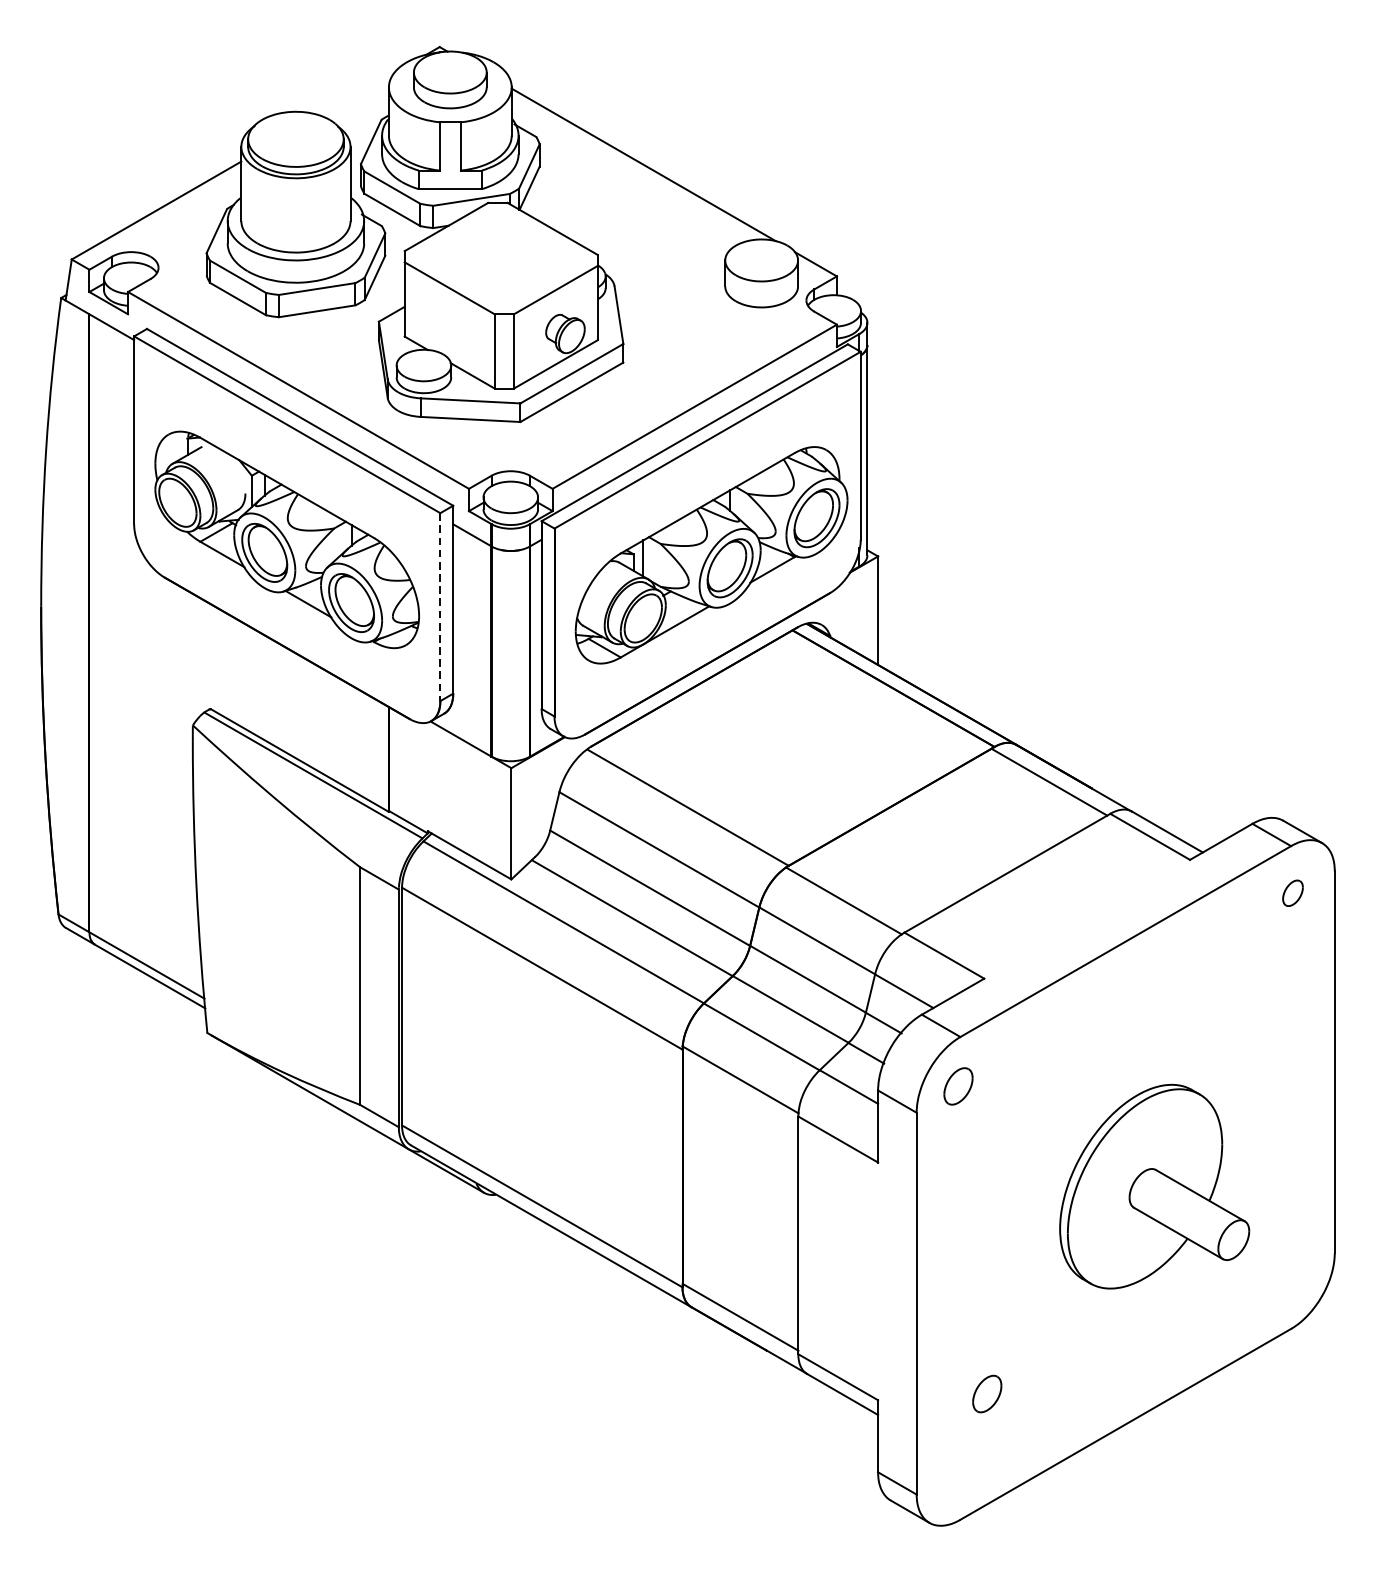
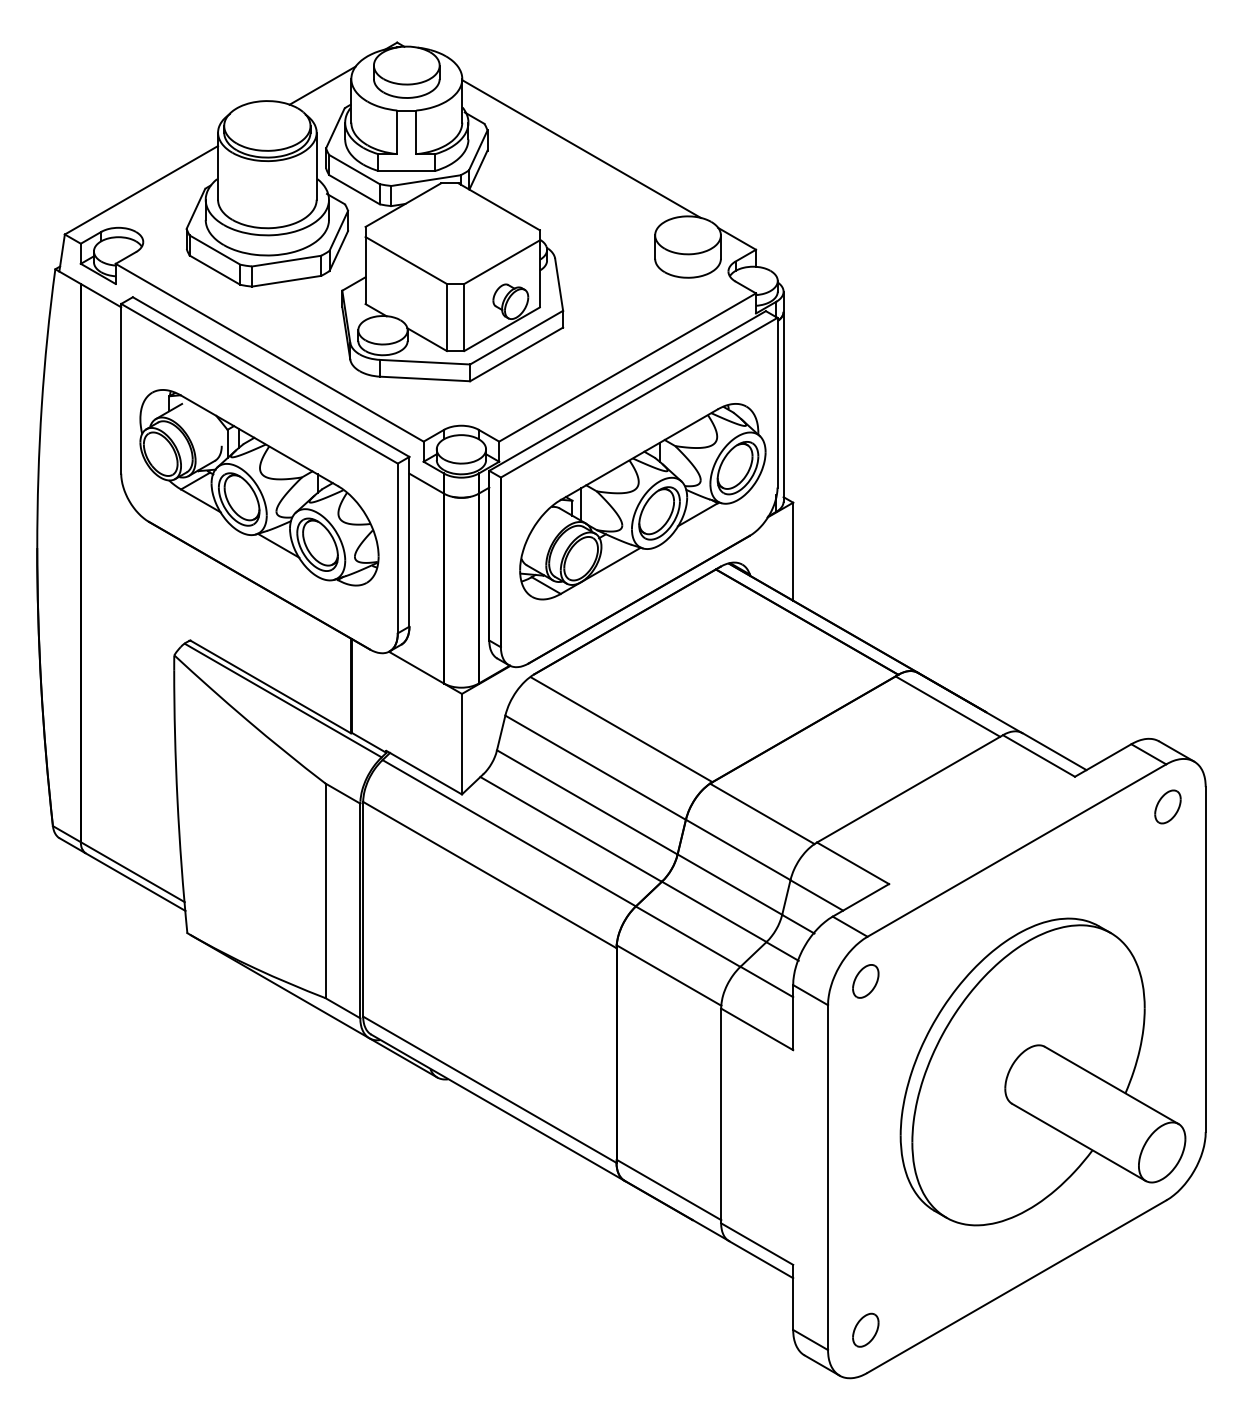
line: (356, 94) -> (322, 85), added
line: (440, 607) -> (397, 548), dashed -> solid
part: (1292, 892) -> (1167, 806), size x1.43
part: (1154, 1186) -> (1042, 1071), size x1.67
part: (986, 1393) -> (865, 1329), moved

